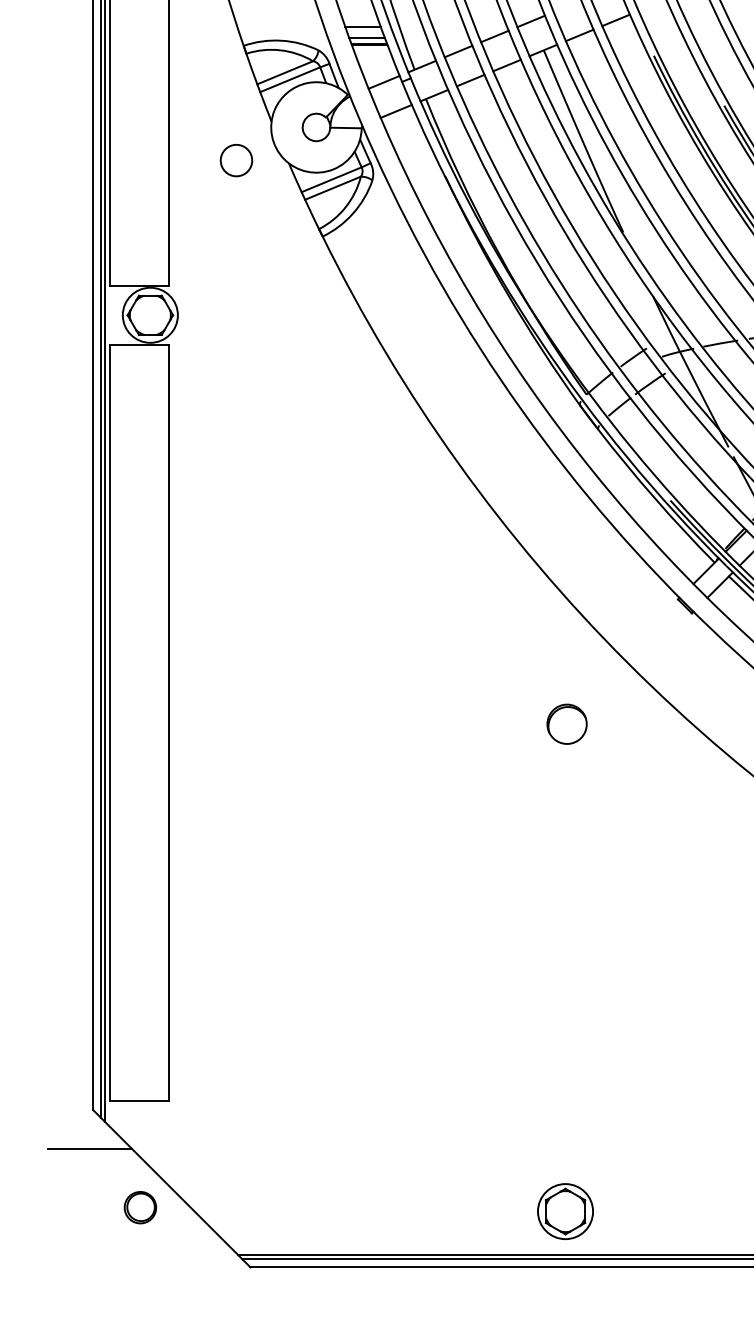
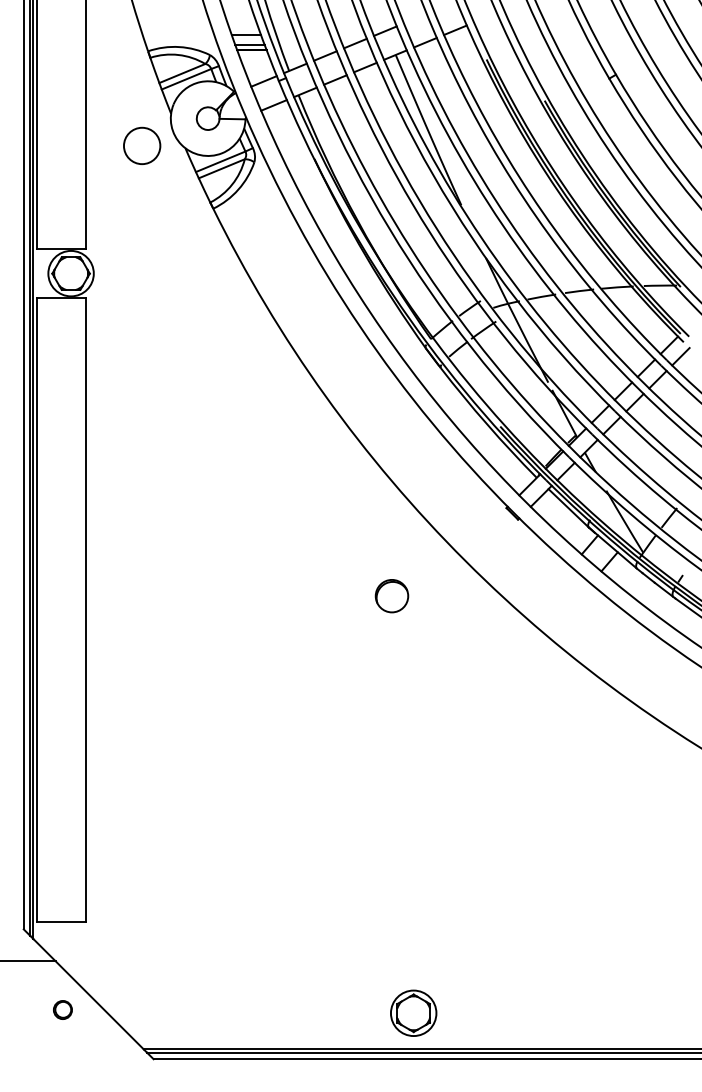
circle: (236, 160) -> (142, 145), size x1.4
part: (566, 724) -> (391, 596), moved
part: (139, 1207) -> (62, 1009), size x0.7

